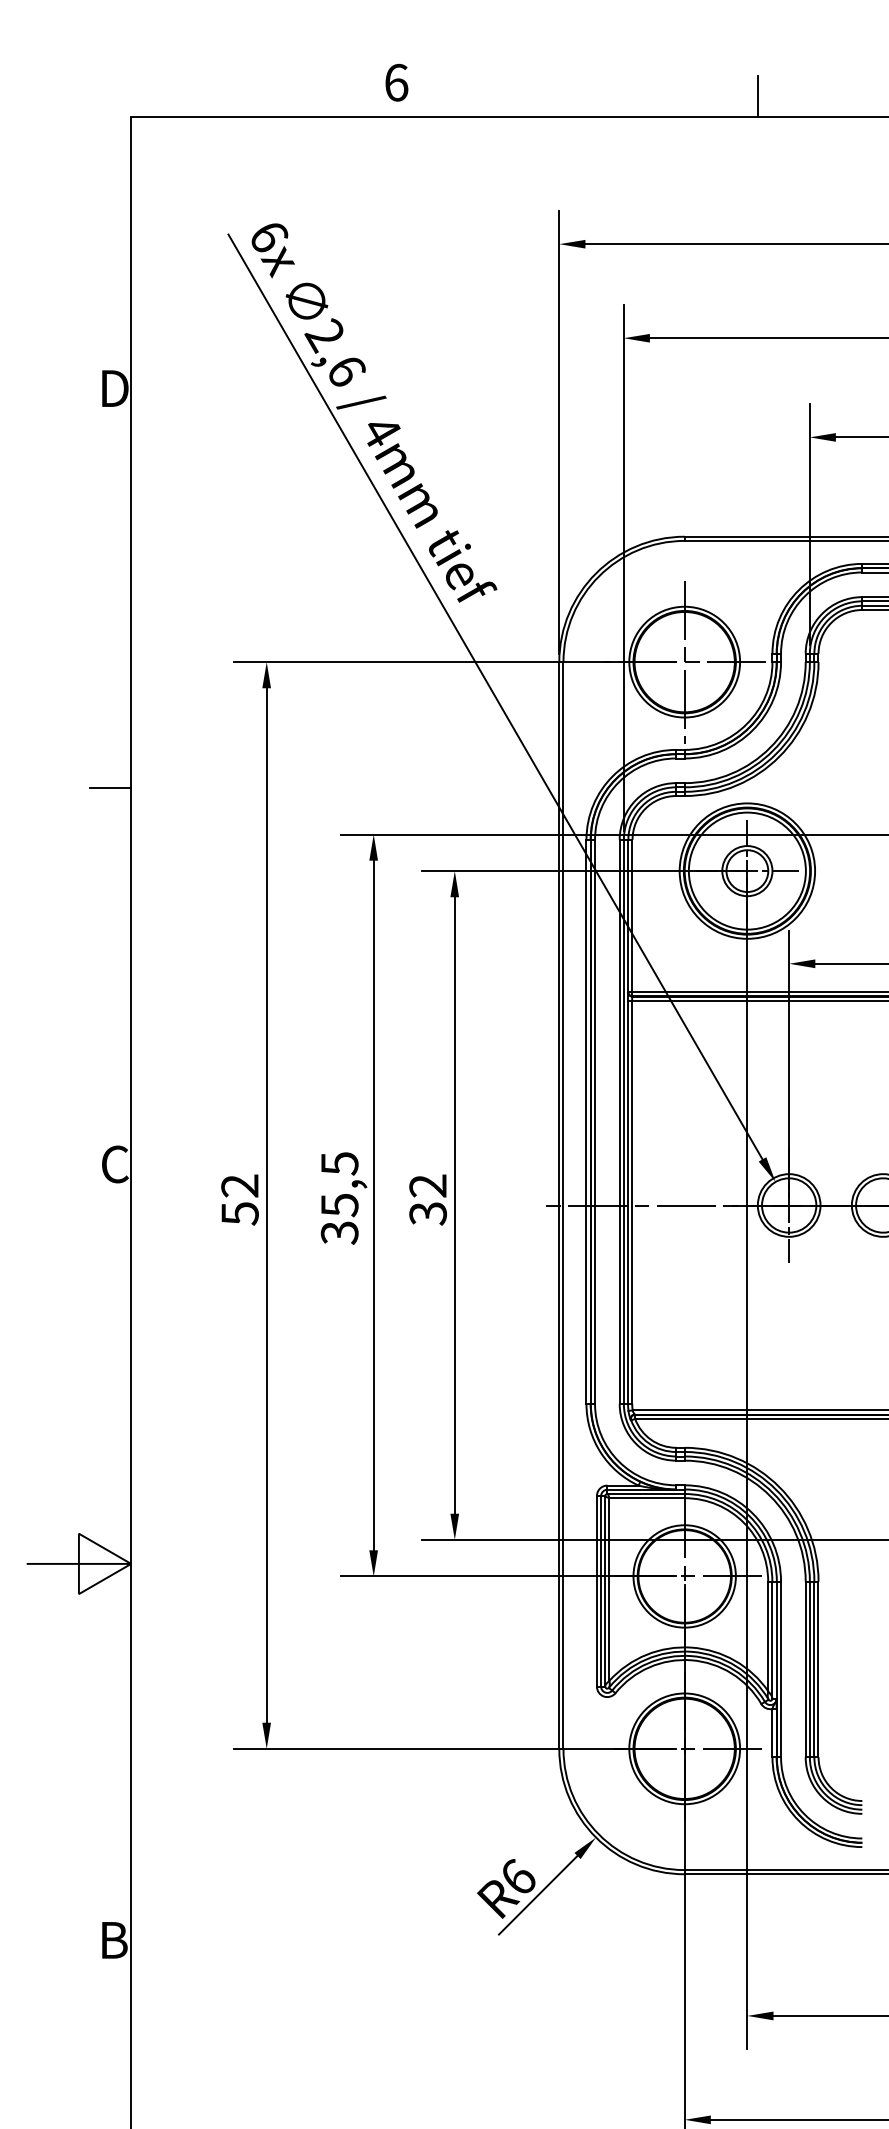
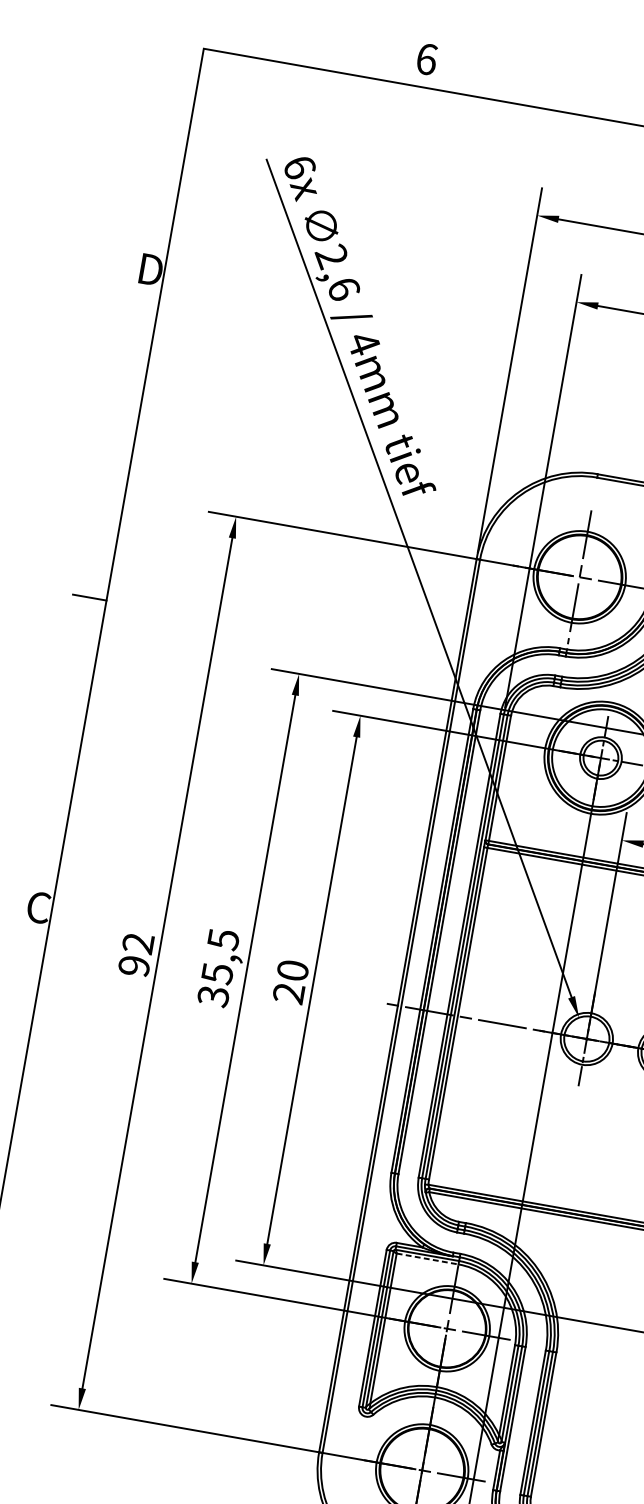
text: (428, 1199) -> (291, 981), 32 -> 20
text: (239, 1213) -> (133, 965), 52 -> 92
line: (647, 1498) -> (427, 1259), solid -> dashed

